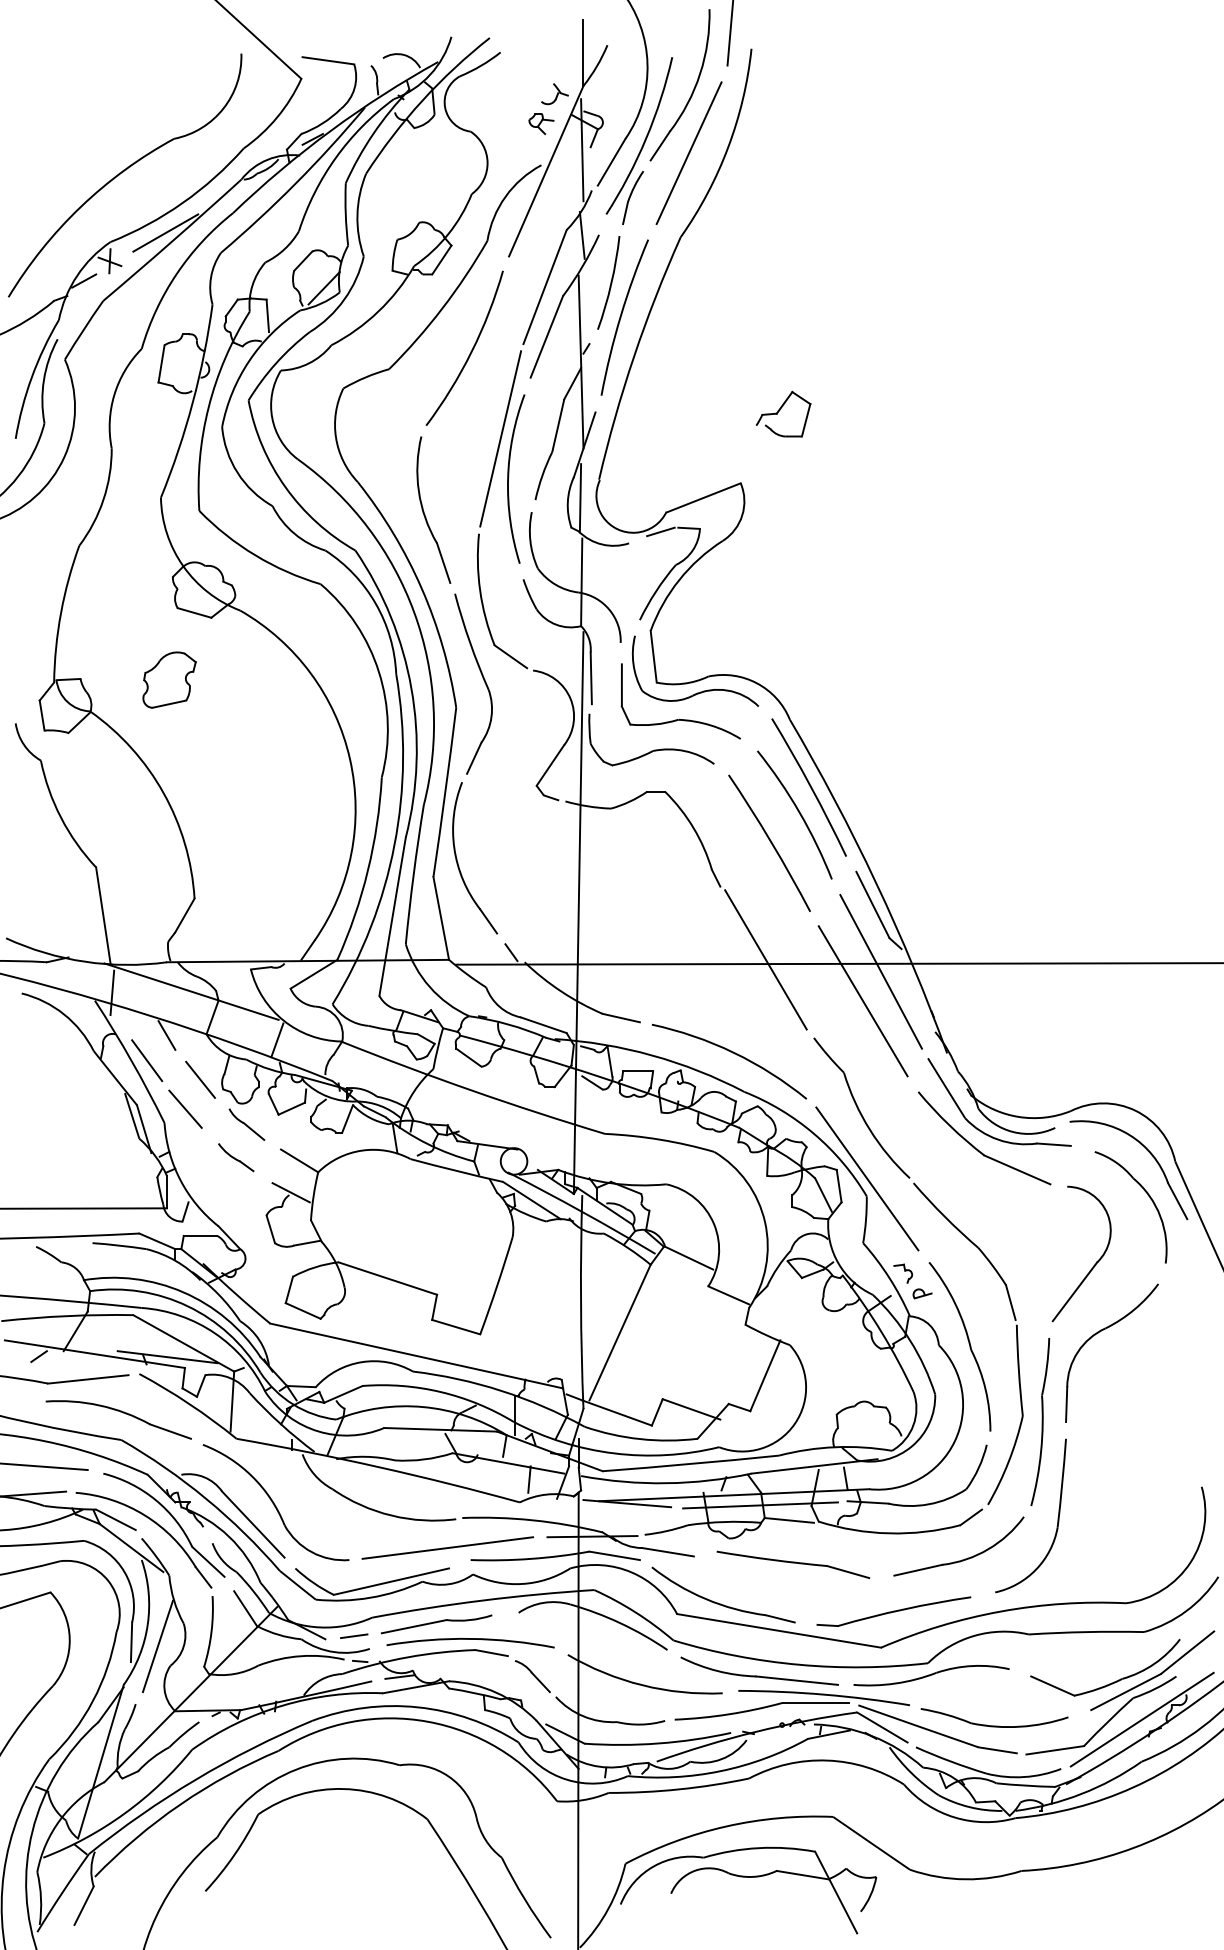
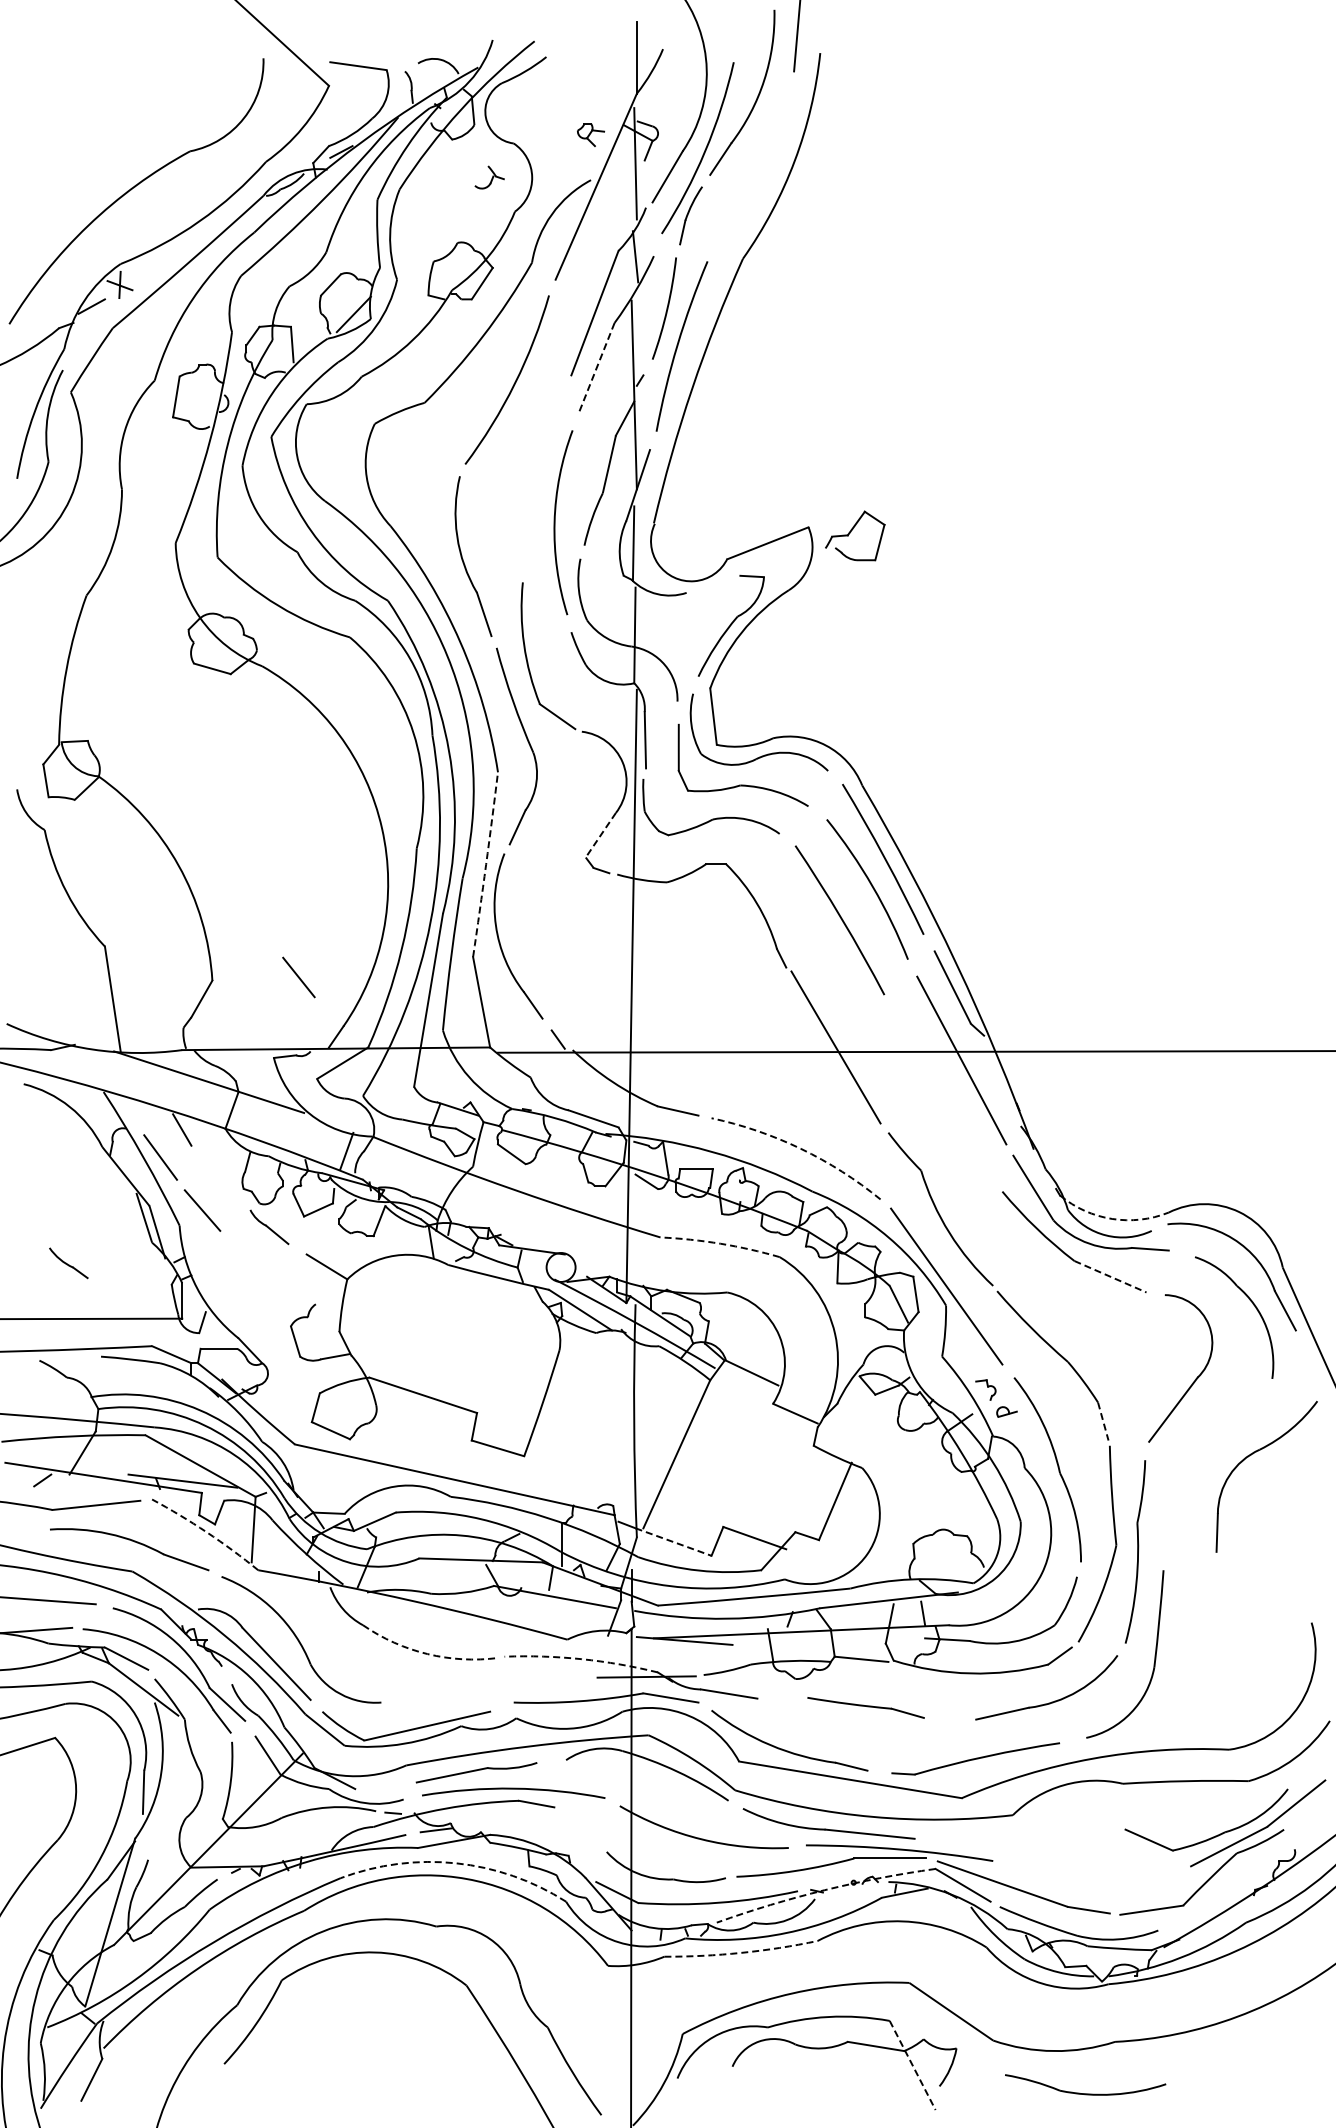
part: (554, 94) -> (489, 177), moved
line: (688, 152) -> (751, 166), removed
line: (165, 232) -> (180, 253), removed
line: (546, 336) -> (596, 367), solid -> dashed
part: (783, 413) -> (855, 535), moved
line: (500, 438) -> (546, 478), removed
line: (661, 532) -> (721, 580), removed
part: (169, 680) -> (184, 742), removed
line: (550, 765) -> (600, 835), solid -> dashed
arc: (445, 792) -> (486, 864), solid -> dashed
line: (112, 992) -> (122, 1083), removed
line: (862, 1001) -> (941, 1092), removed
line: (277, 1039) -> (346, 1150), moved
arc: (733, 1052) -> (800, 1148), solid -> dashed
line: (200, 1079) -> (298, 977), moved
arc: (1019, 1116) -> (1112, 1218), solid -> dashed
arc: (660, 1139) -> (720, 1243), solid -> dashed
part: (235, 1157) -> (68, 1263), moved
line: (1017, 1169) -> (1110, 1276), solid -> dashed
line: (290, 1192) -> (317, 1301), removed
line: (1011, 1302) -> (1103, 1421), solid -> dashed
part: (1099, 1332) -> (1253, 1454), moved
arc: (189, 1404) -> (206, 1532), solid -> dashed
line: (617, 1413) -> (674, 1542), solid -> dashed
line: (529, 1479) -> (577, 1614), removed
line: (759, 1505) -> (829, 1642), removed
arc: (391, 1516) -> (427, 1654), solid -> dashed
arc: (532, 1520) -> (581, 1659), solid -> dashed
line: (447, 1548) -> (488, 1689), removed
part: (792, 1564) -> (865, 1707), size x0.7
line: (354, 1636) -> (386, 1785), removed
line: (158, 1646) -> (172, 1796), removed
part: (931, 1675) -> (1016, 1828), removed
part: (532, 1676) -> (581, 1829), removed
arc: (418, 1707) -> (456, 1863), solid -> dashed
line: (1142, 1719) -> (1246, 1876), removed
part: (994, 1725) -> (1085, 2093), moved
arc: (755, 1732) -> (824, 1890), solid -> dashed
arc: (679, 1789) -> (741, 1952), solid -> dashed
line: (836, 1892) -> (912, 2065), solid -> dashed

